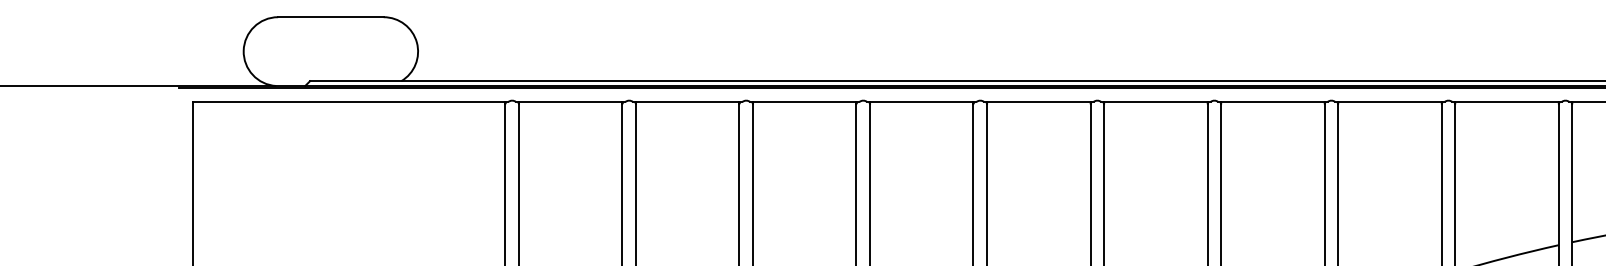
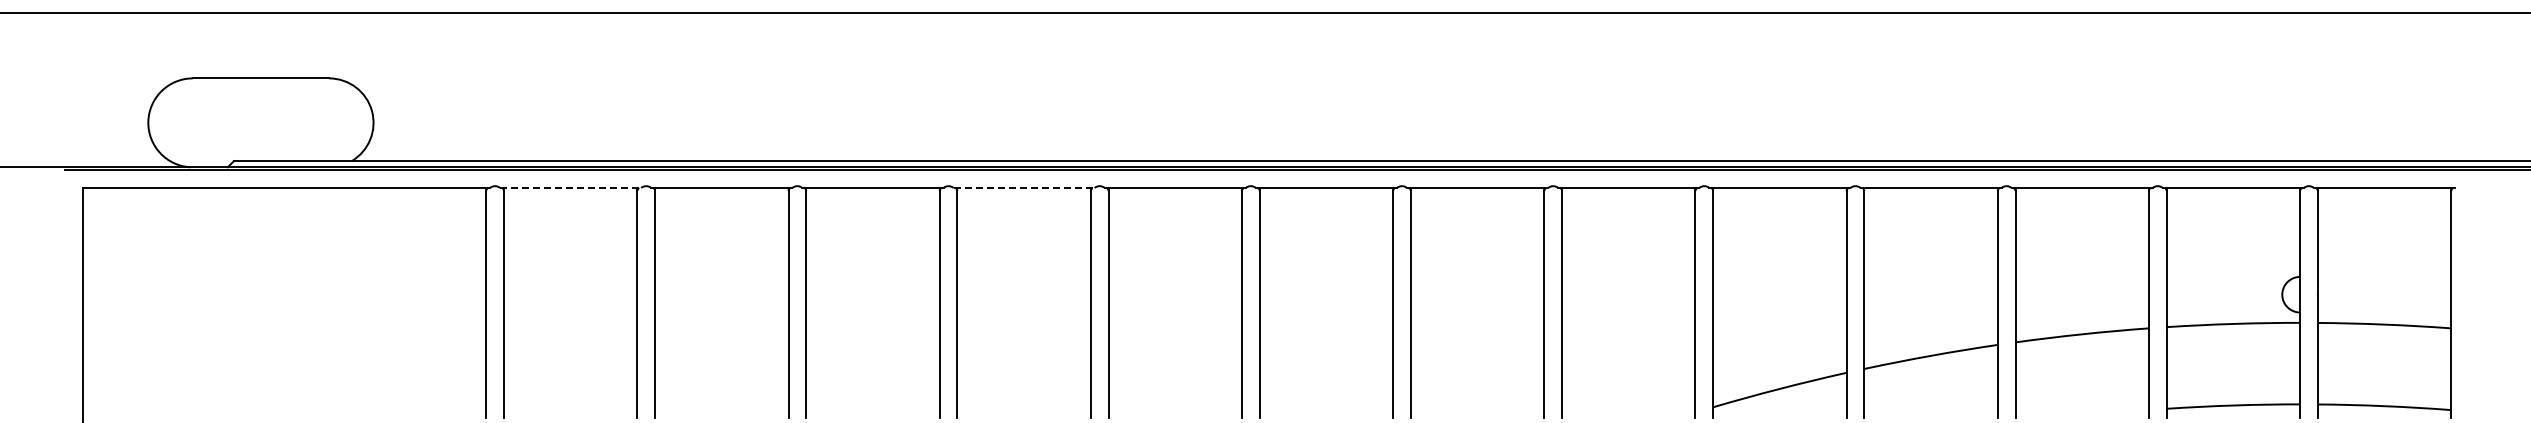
line: (570, 102) -> (570, 188), solid -> dashed
line: (922, 102) -> (1024, 188), solid -> dashed

